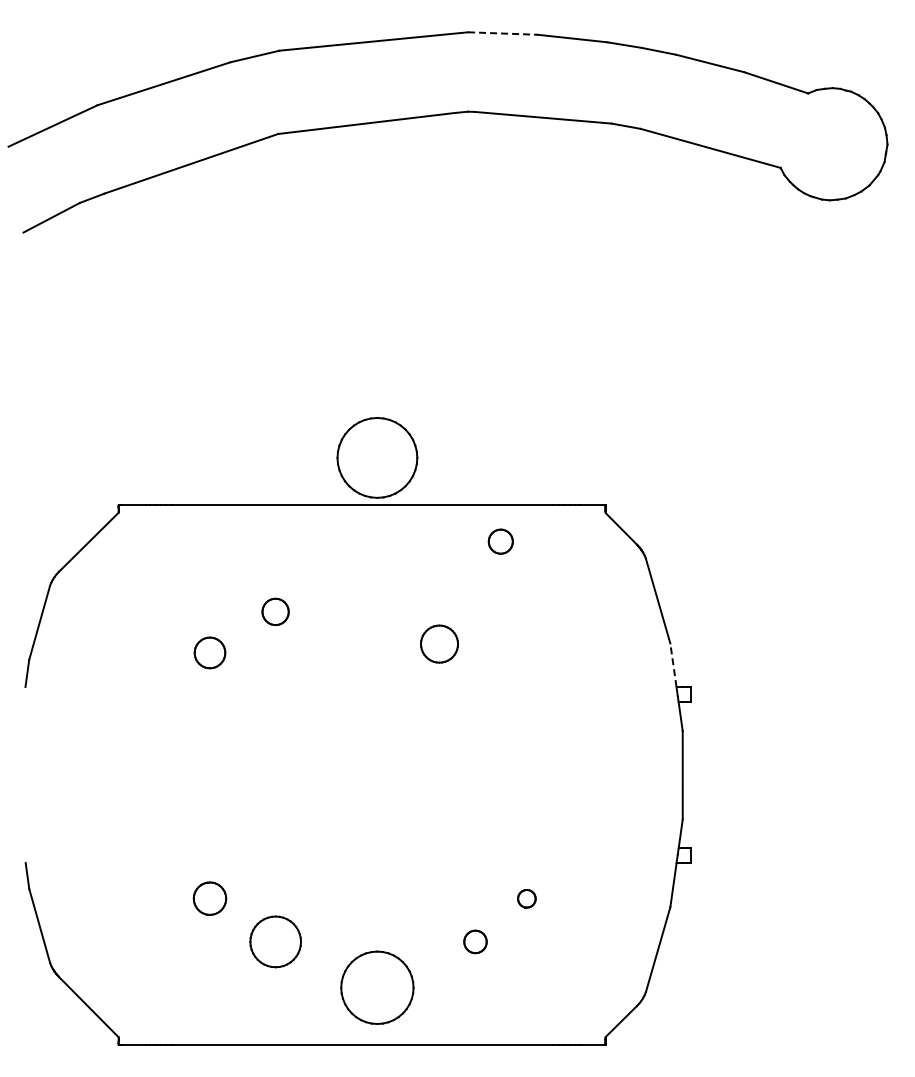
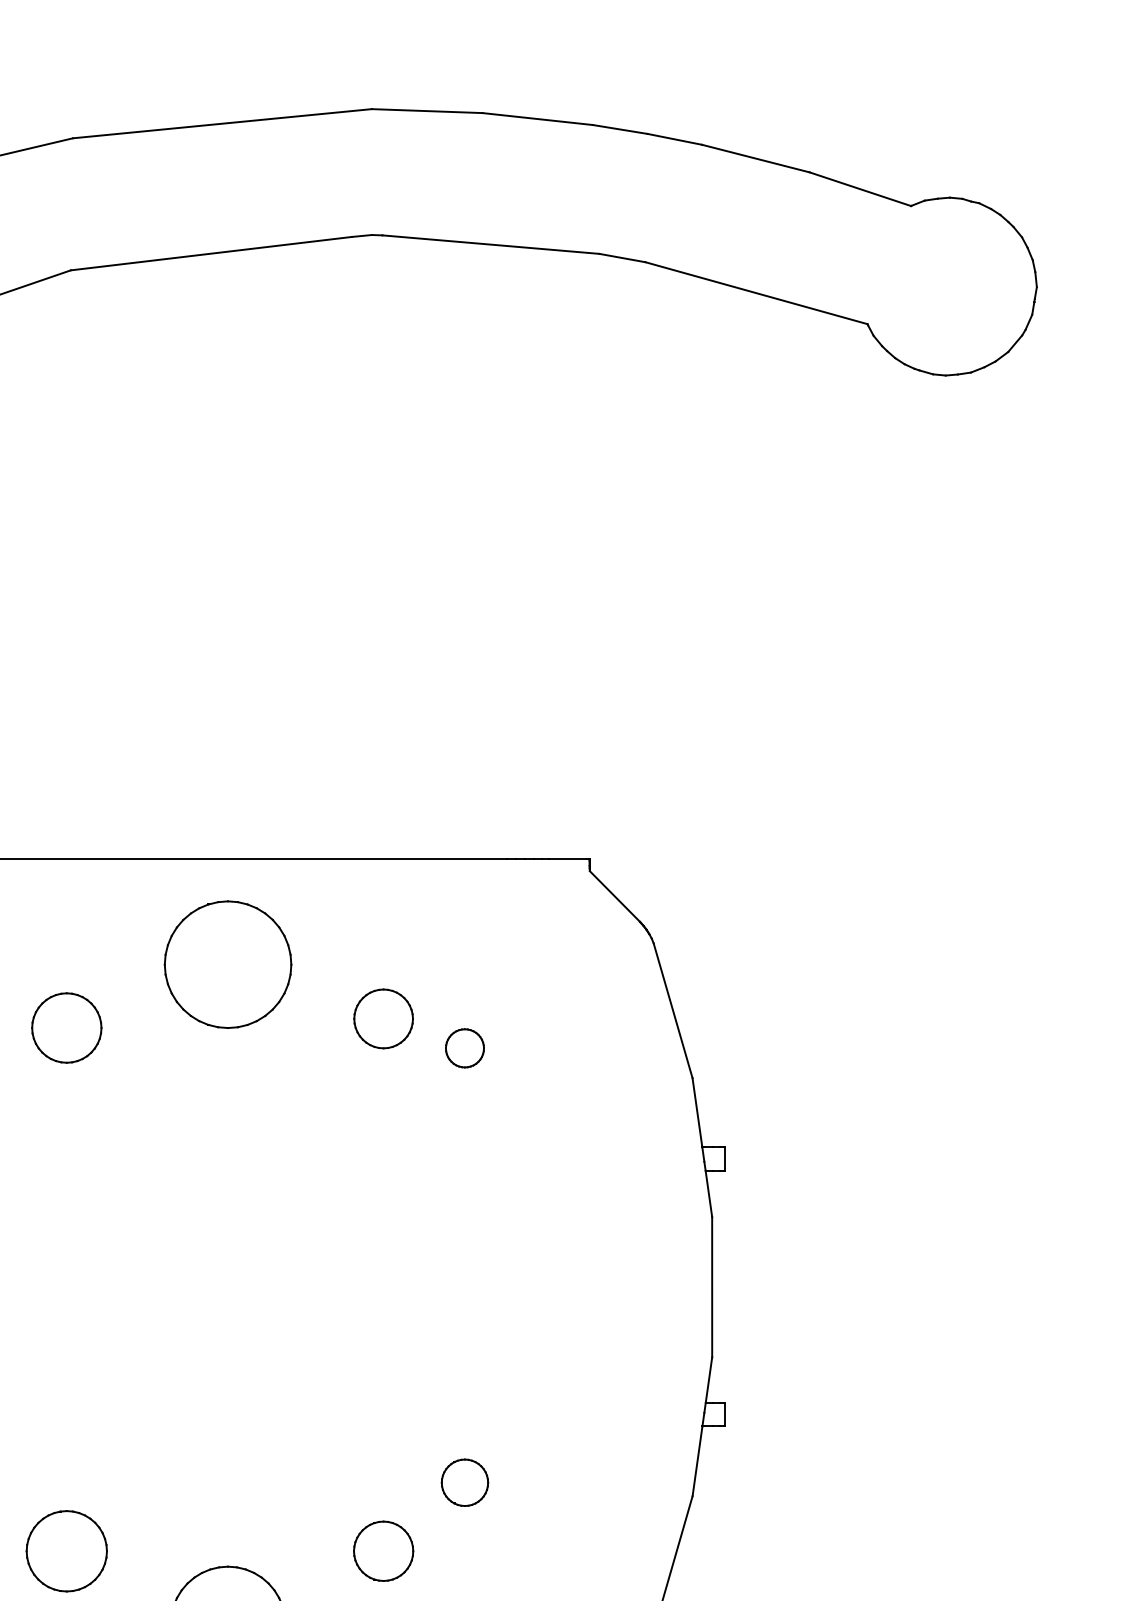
line: (503, 33) -> (428, 111), dashed -> solid
part: (377, 457) -> (228, 964), moved
part: (500, 541) -> (464, 1048), moved
part: (275, 611) -> (66, 1027), size x1.67
part: (439, 643) -> (383, 1017), moved
line: (673, 665) -> (697, 1113), dashed -> solid
part: (526, 898) -> (464, 1482), size x1.67
part: (475, 941) -> (383, 1550), size x1.67

